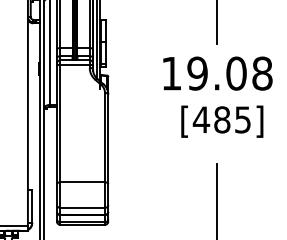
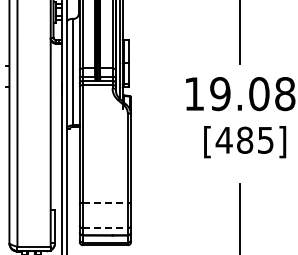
line: (82, 182) -> (105, 202), solid -> dashed
line: (82, 208) -> (105, 228), solid -> dashed

